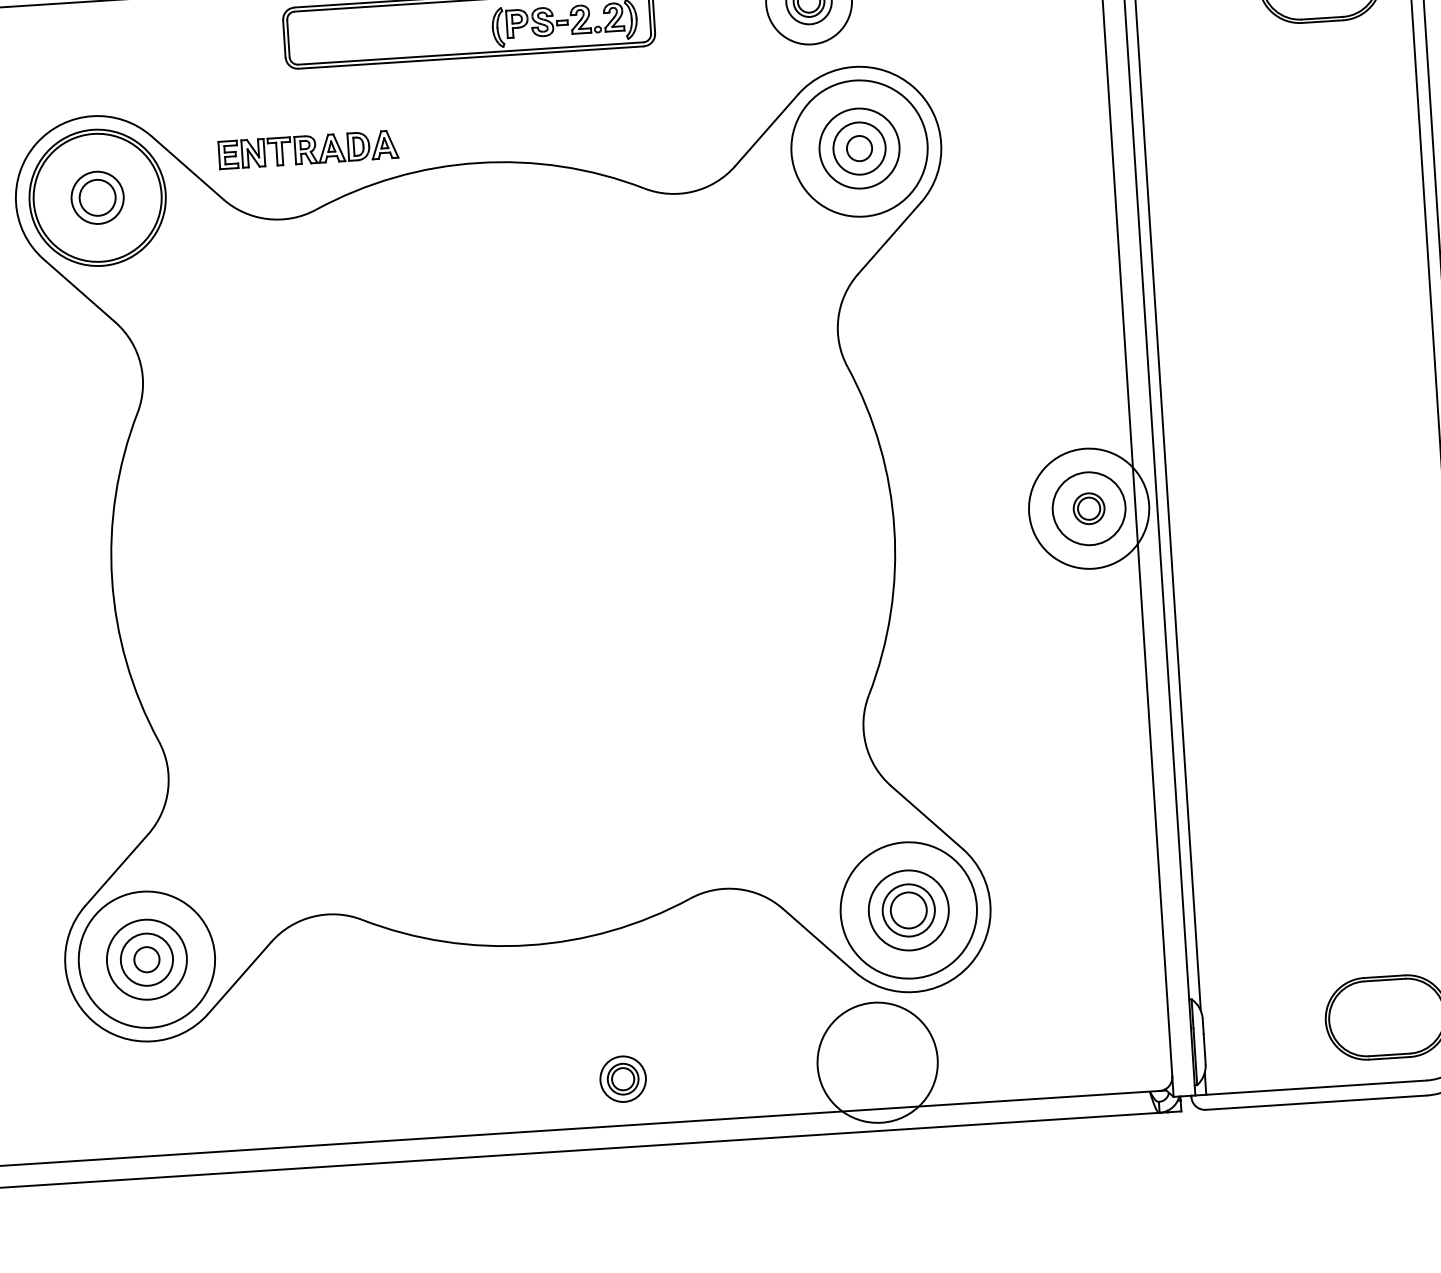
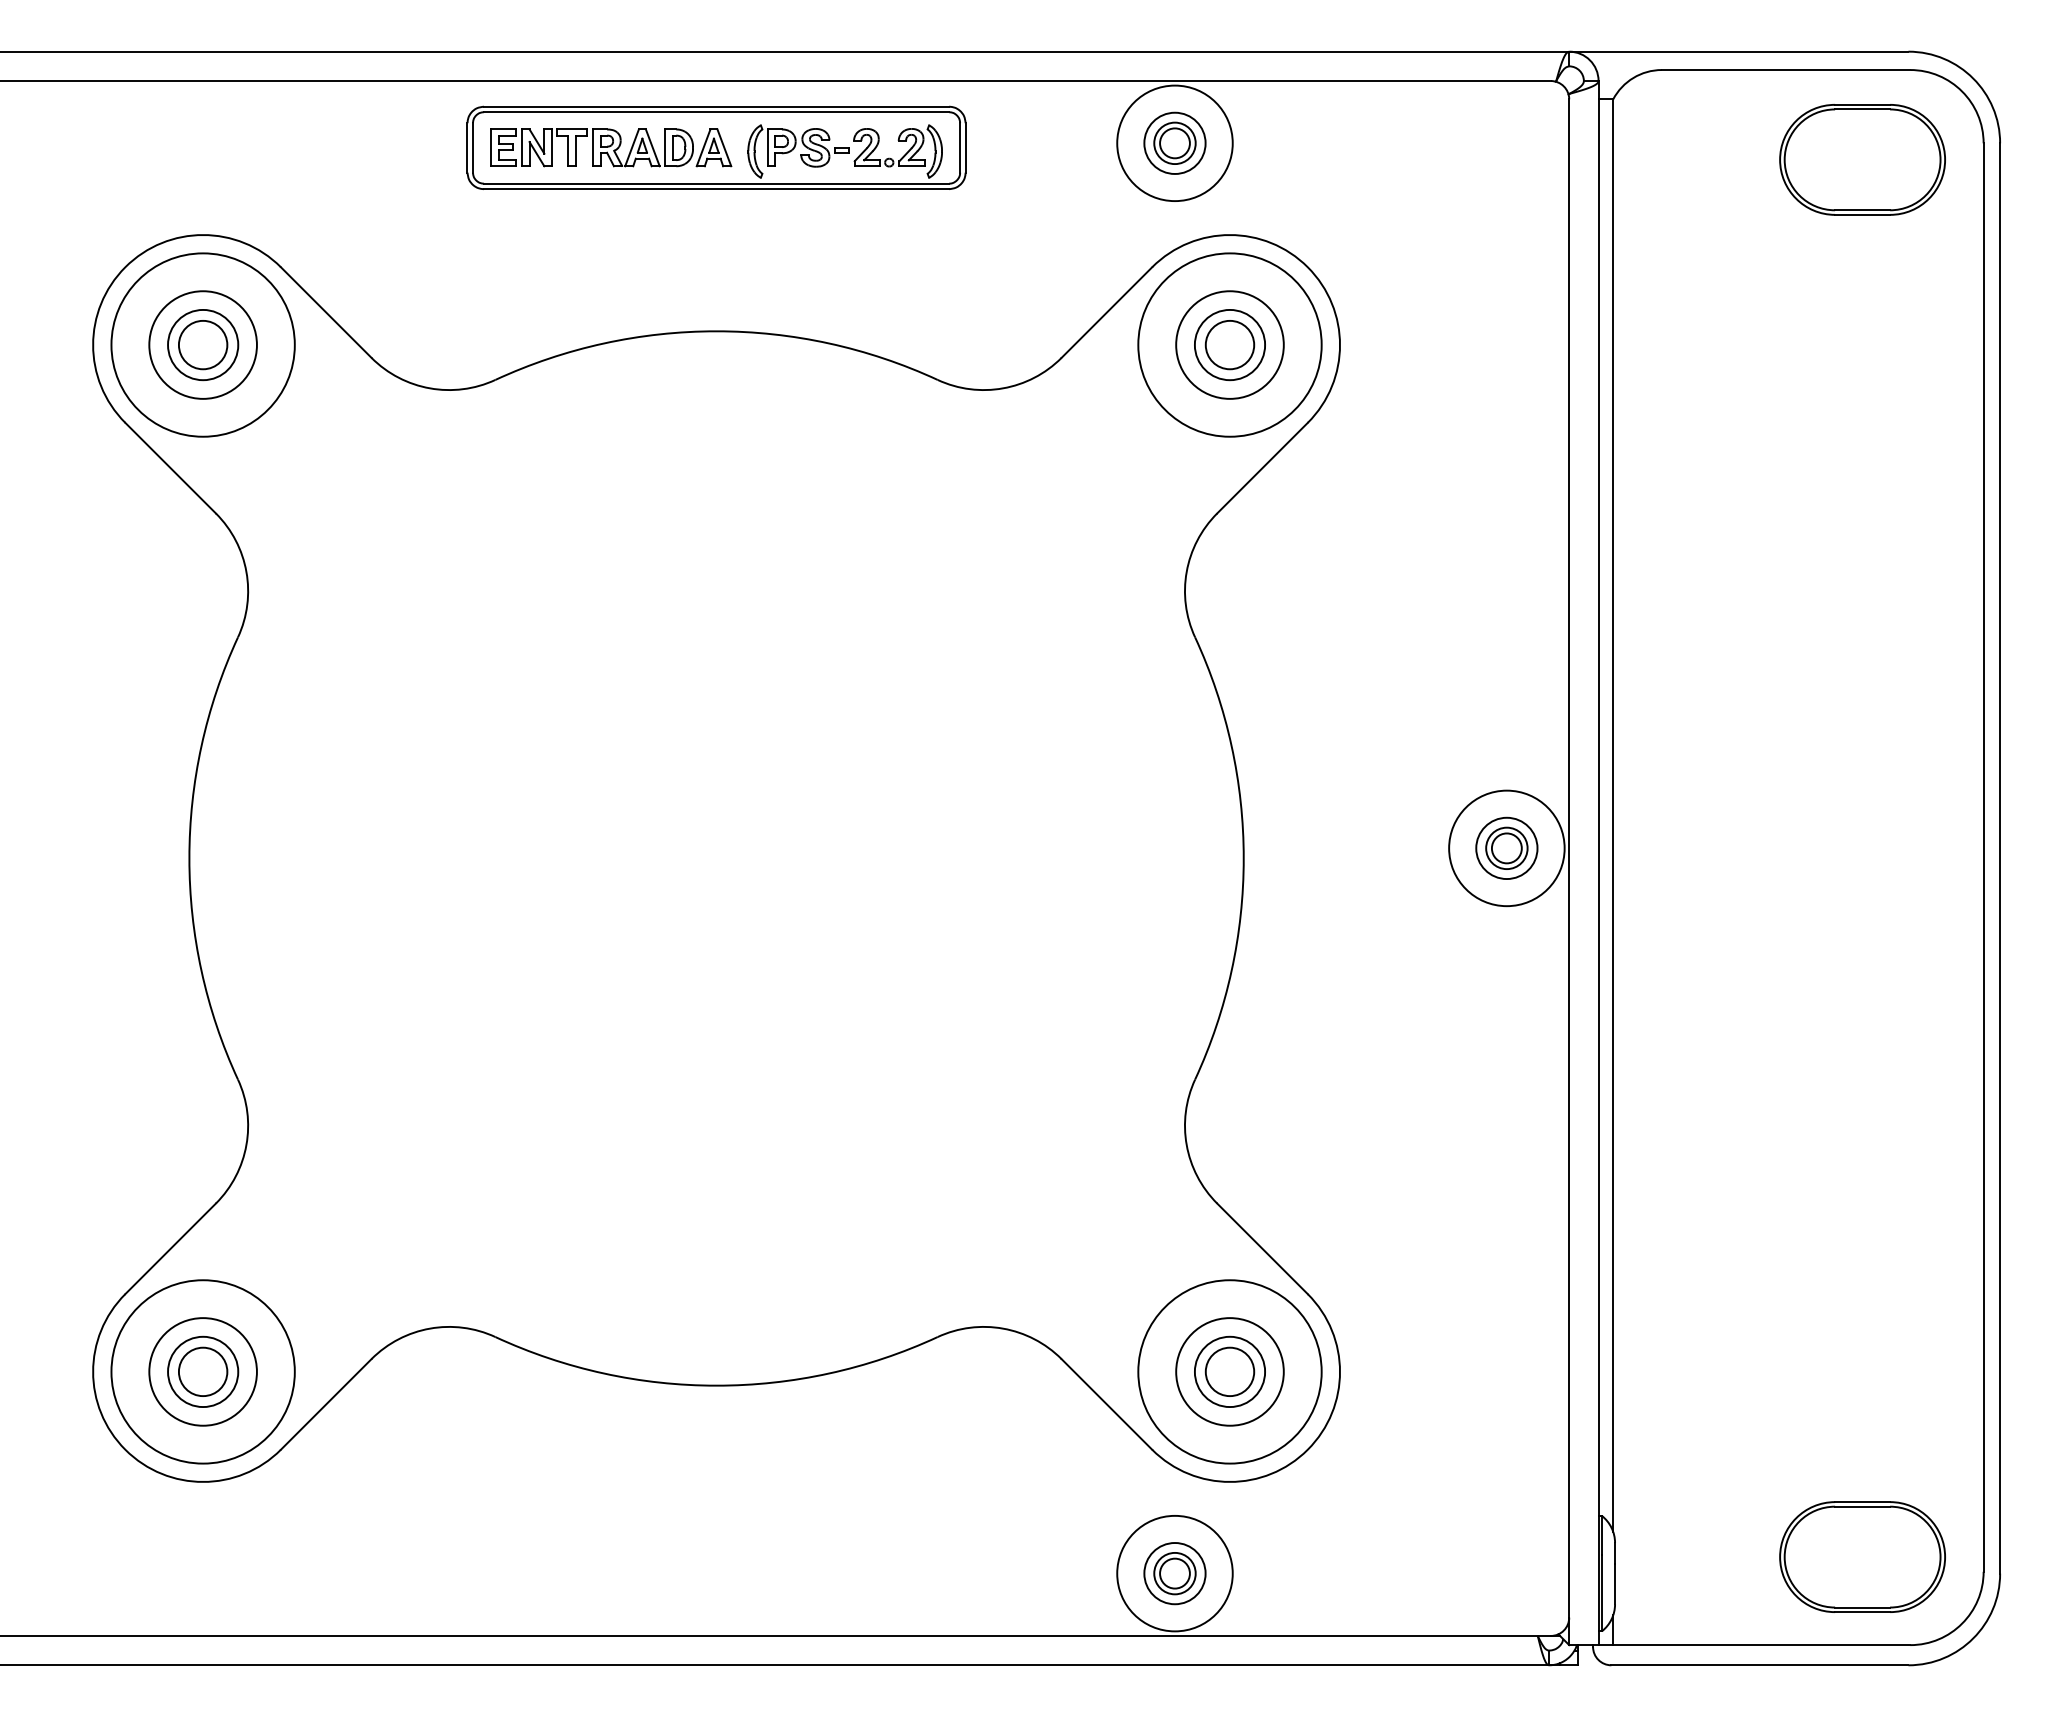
circle: (859, 148) -> (1229, 344), size x1.43
part: (308, 149) -> (611, 147), moved
circle: (97, 197) -> (202, 344), size x0.62
circle: (1088, 508) -> (1506, 848), size x0.62
circle: (1088, 508) -> (1506, 848), size x0.71
circle: (146, 959) -> (202, 1371), size x1.43
circle: (877, 1062) -> (1174, 1573), size x0.71
part: (622, 1079) -> (1174, 1573), moved

